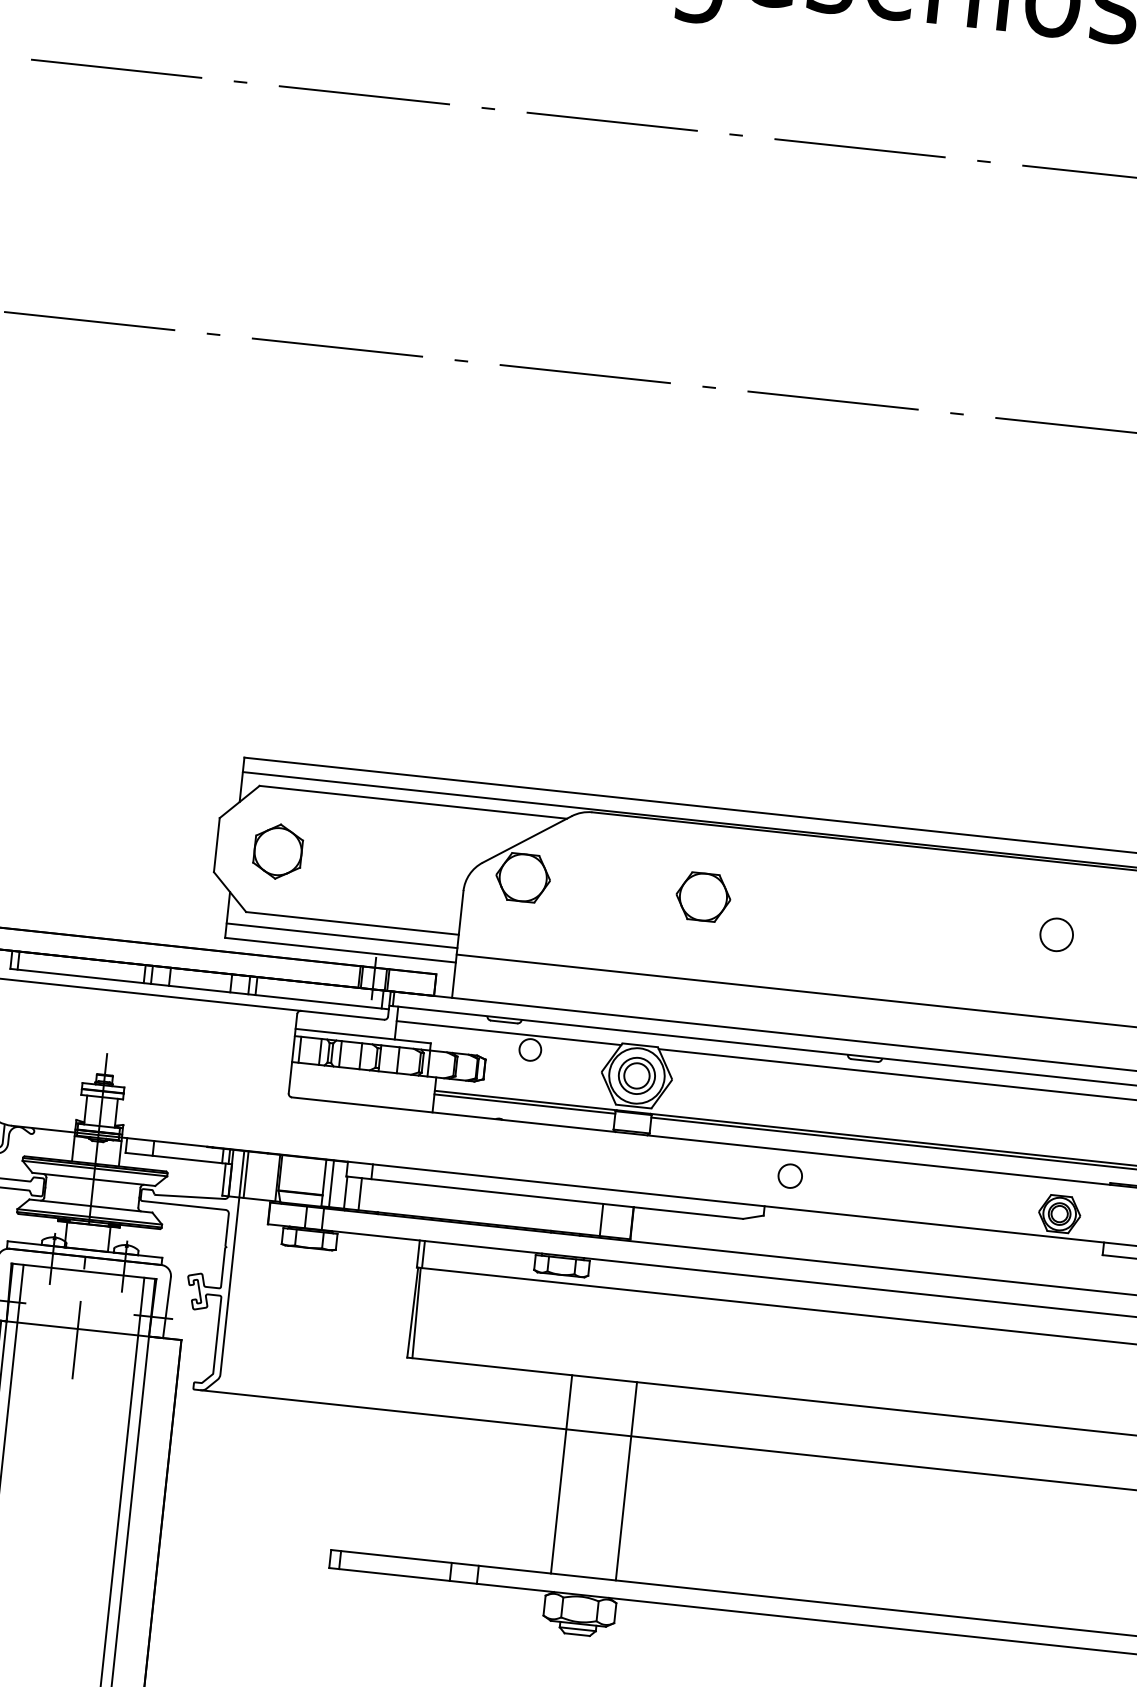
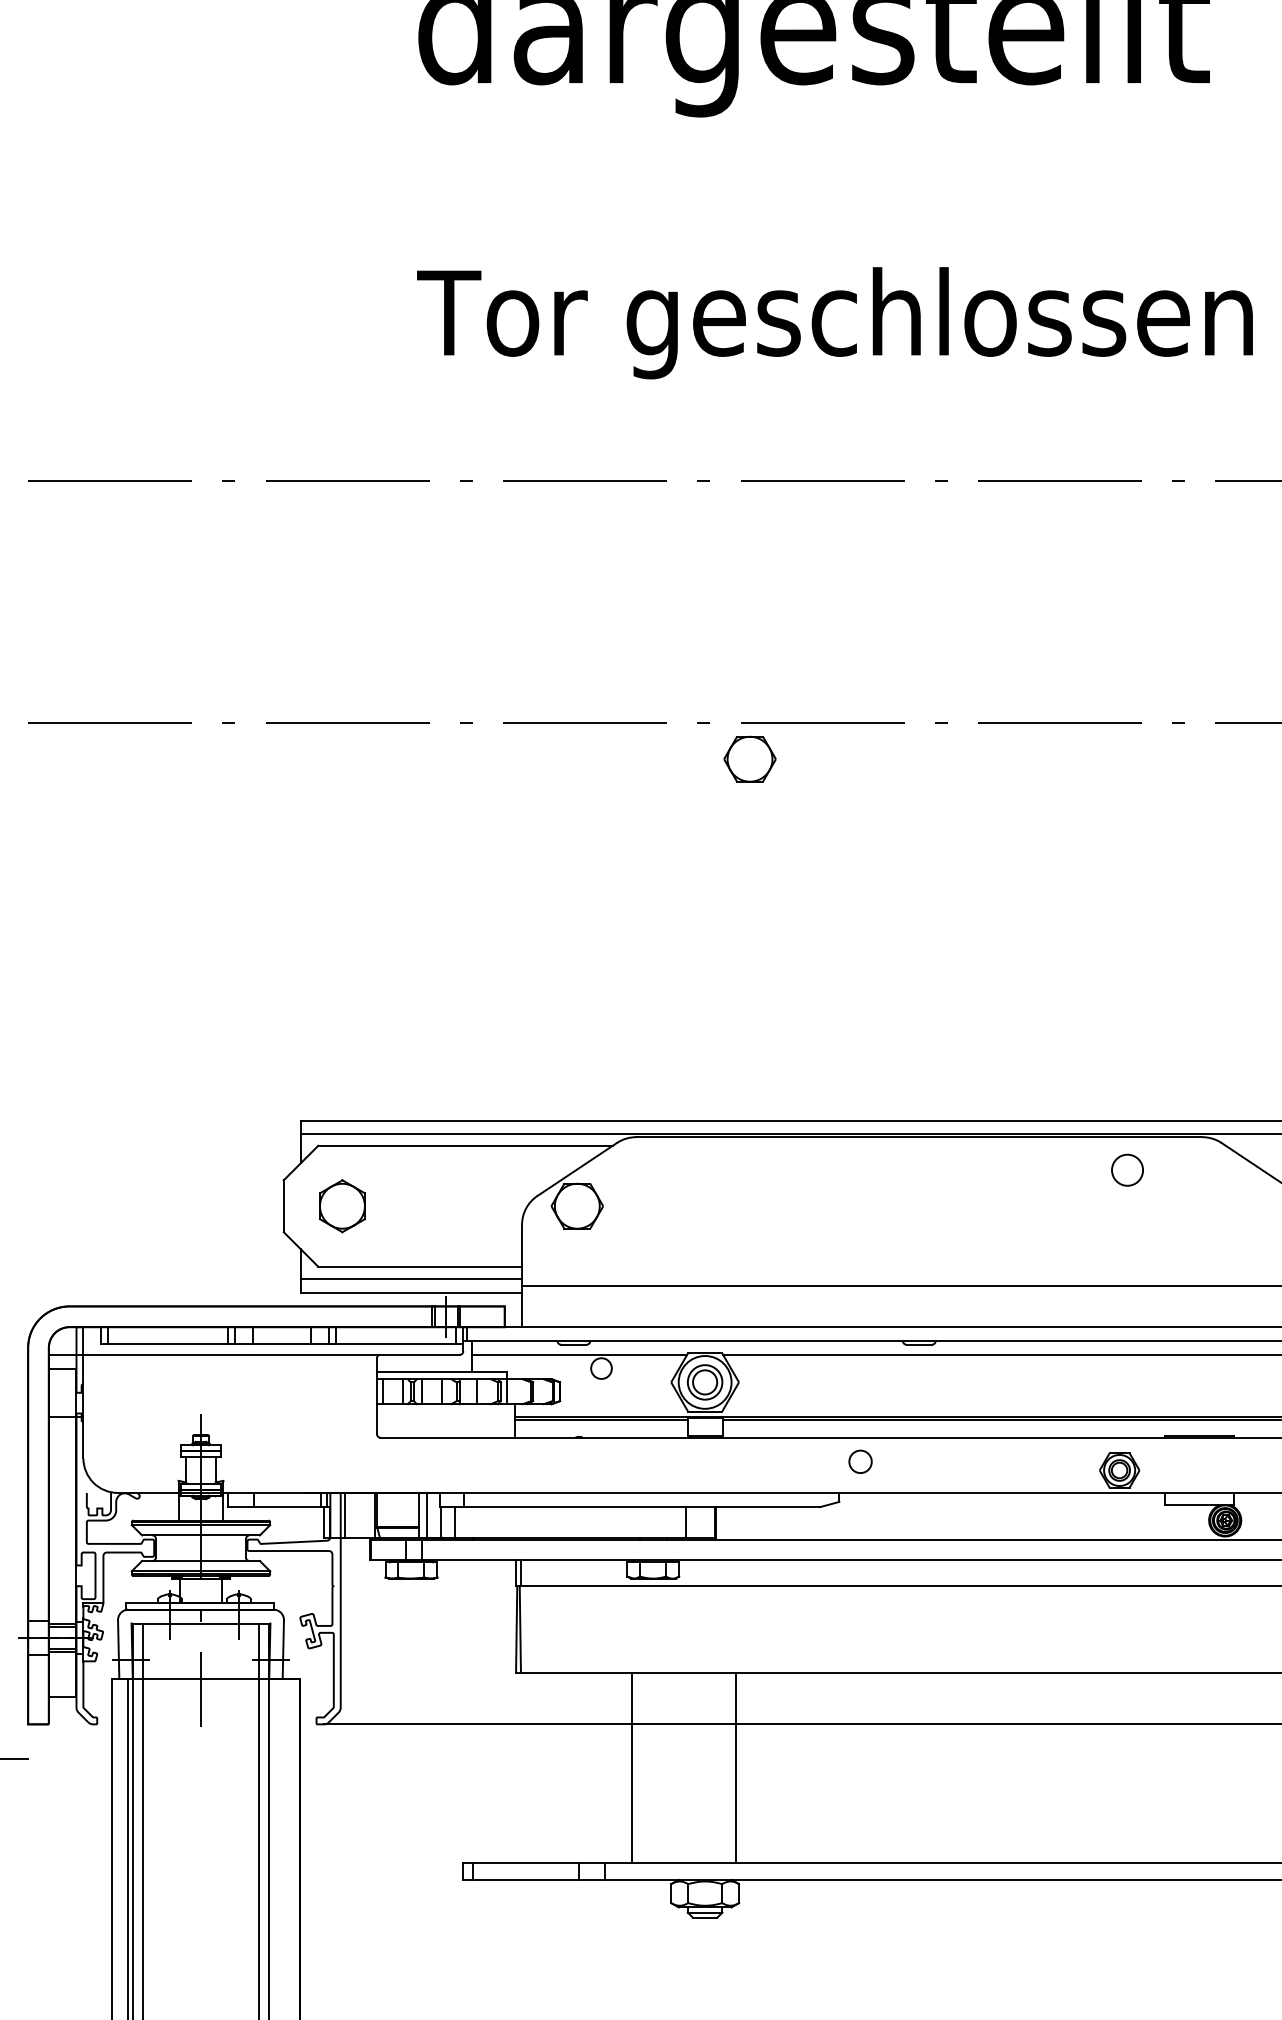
part: (702, 896) -> (749, 758), moved
circle: (1056, 934) -> (1127, 1169), moved
line: (562, 1474) -> (632, 1767), moved

